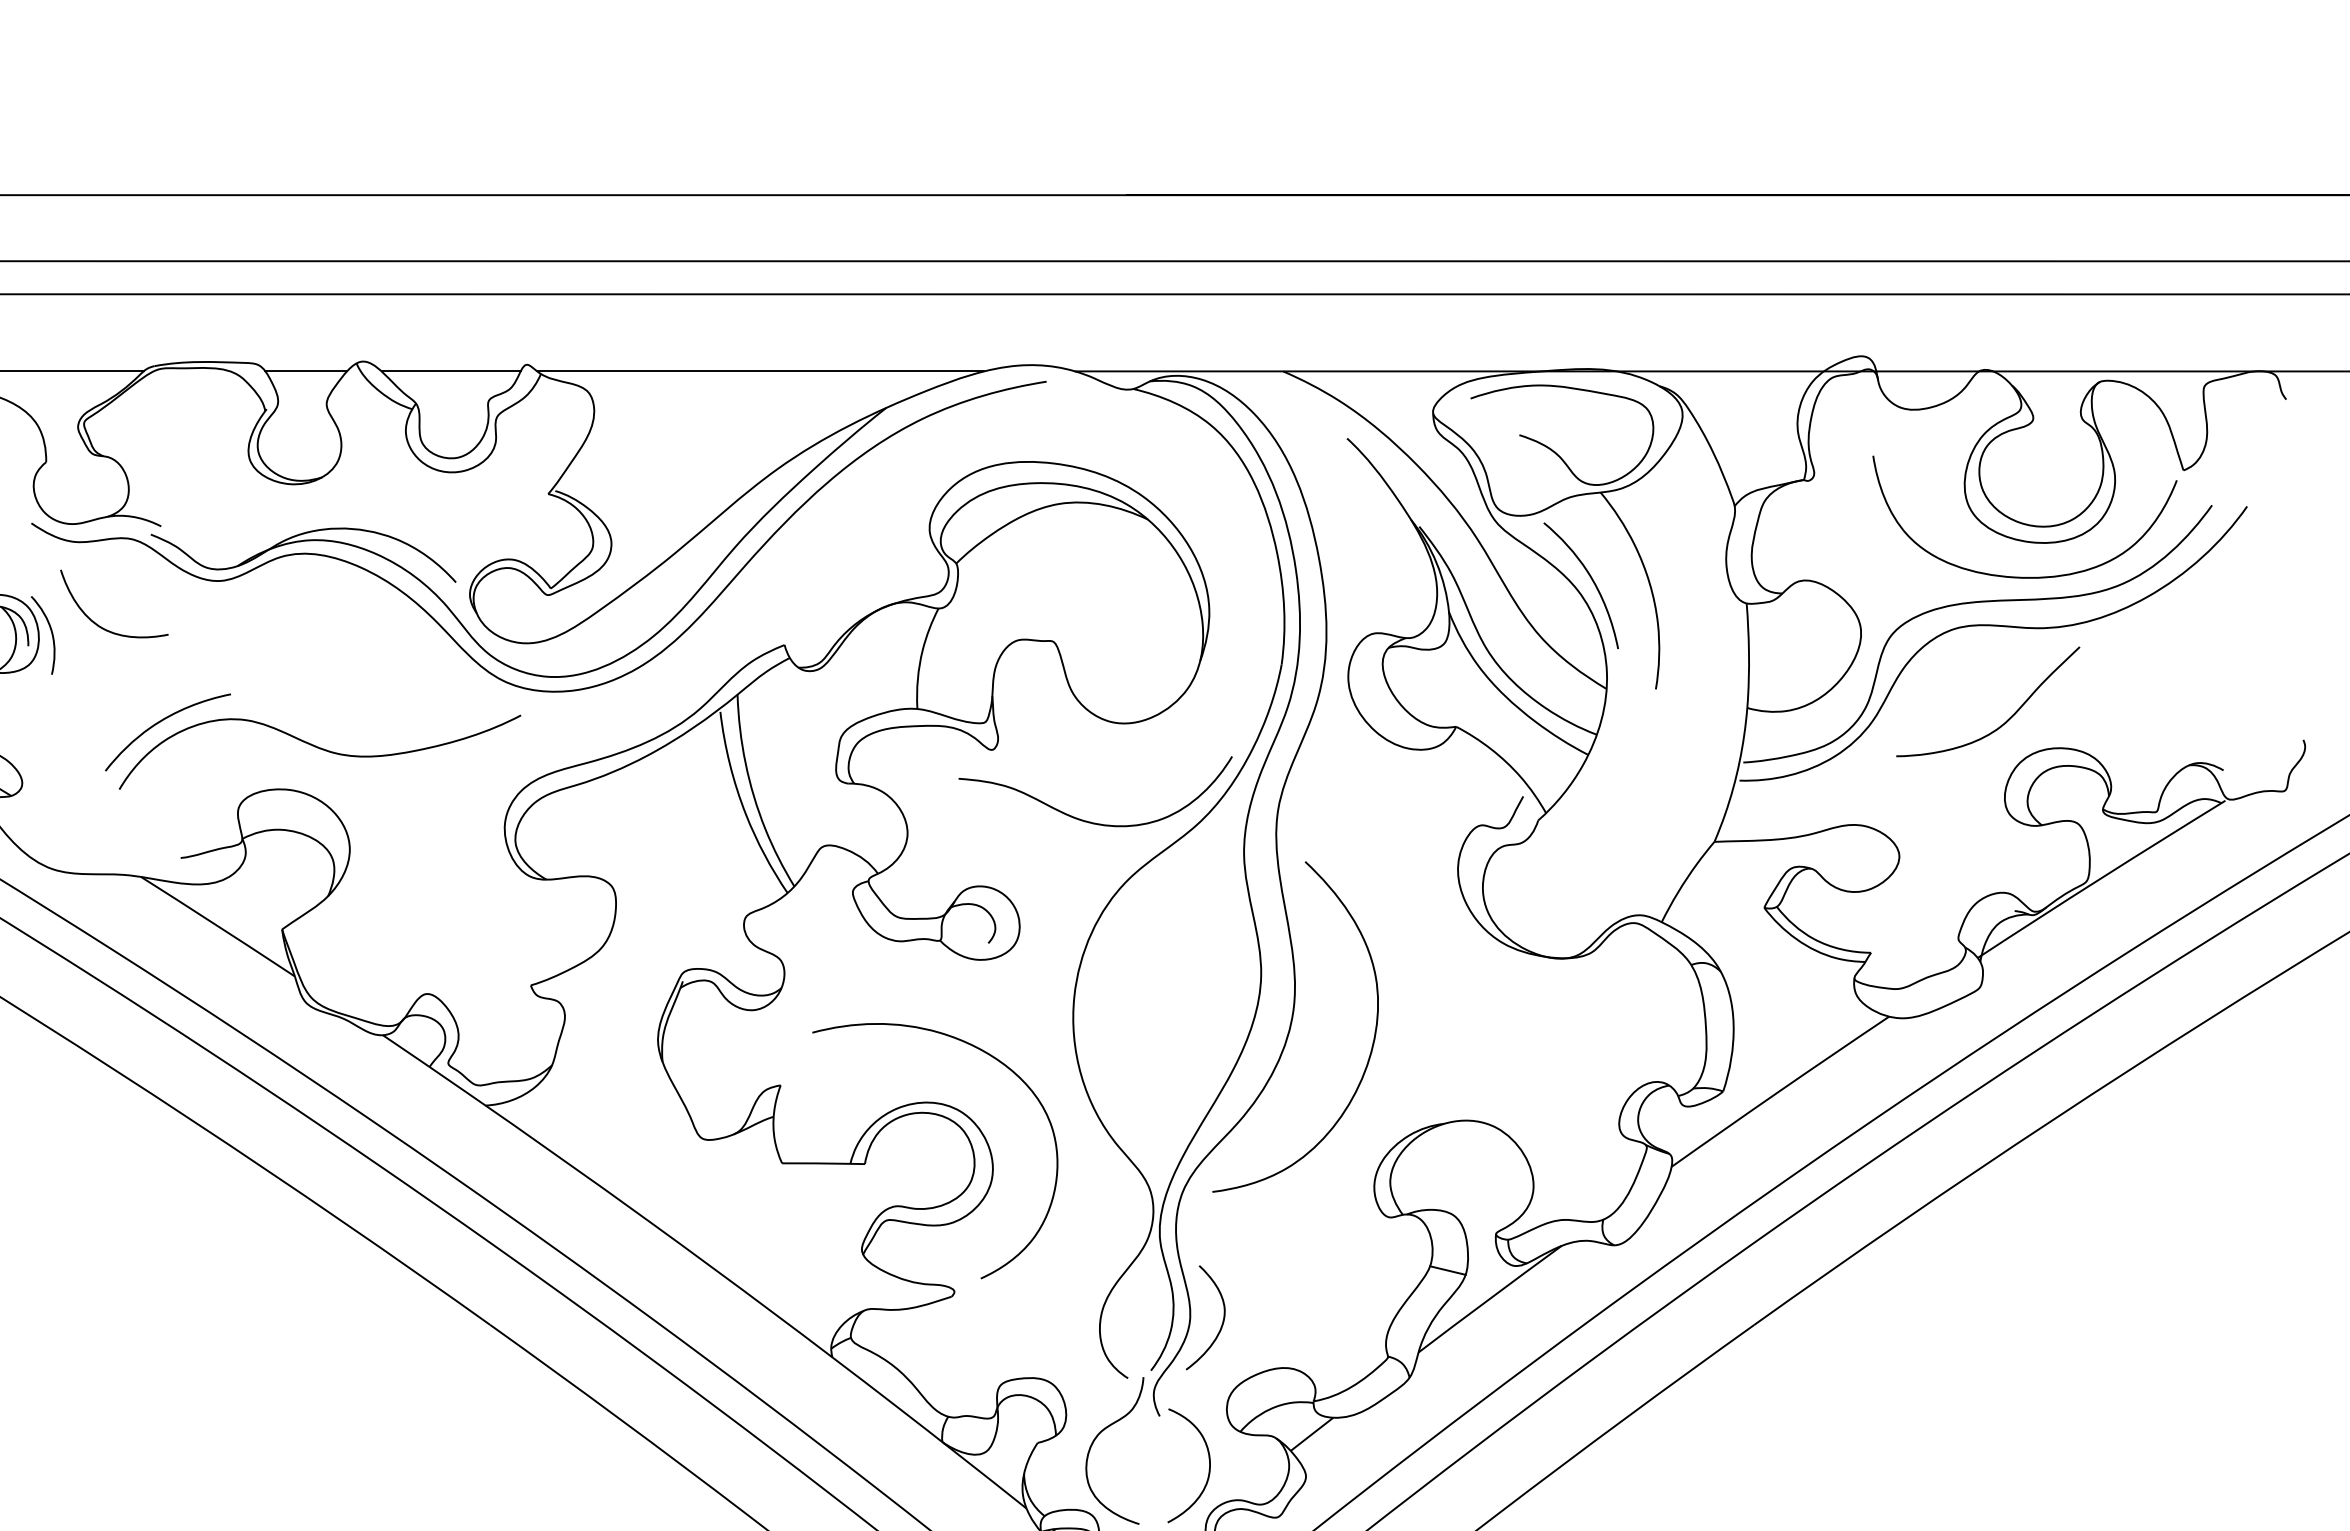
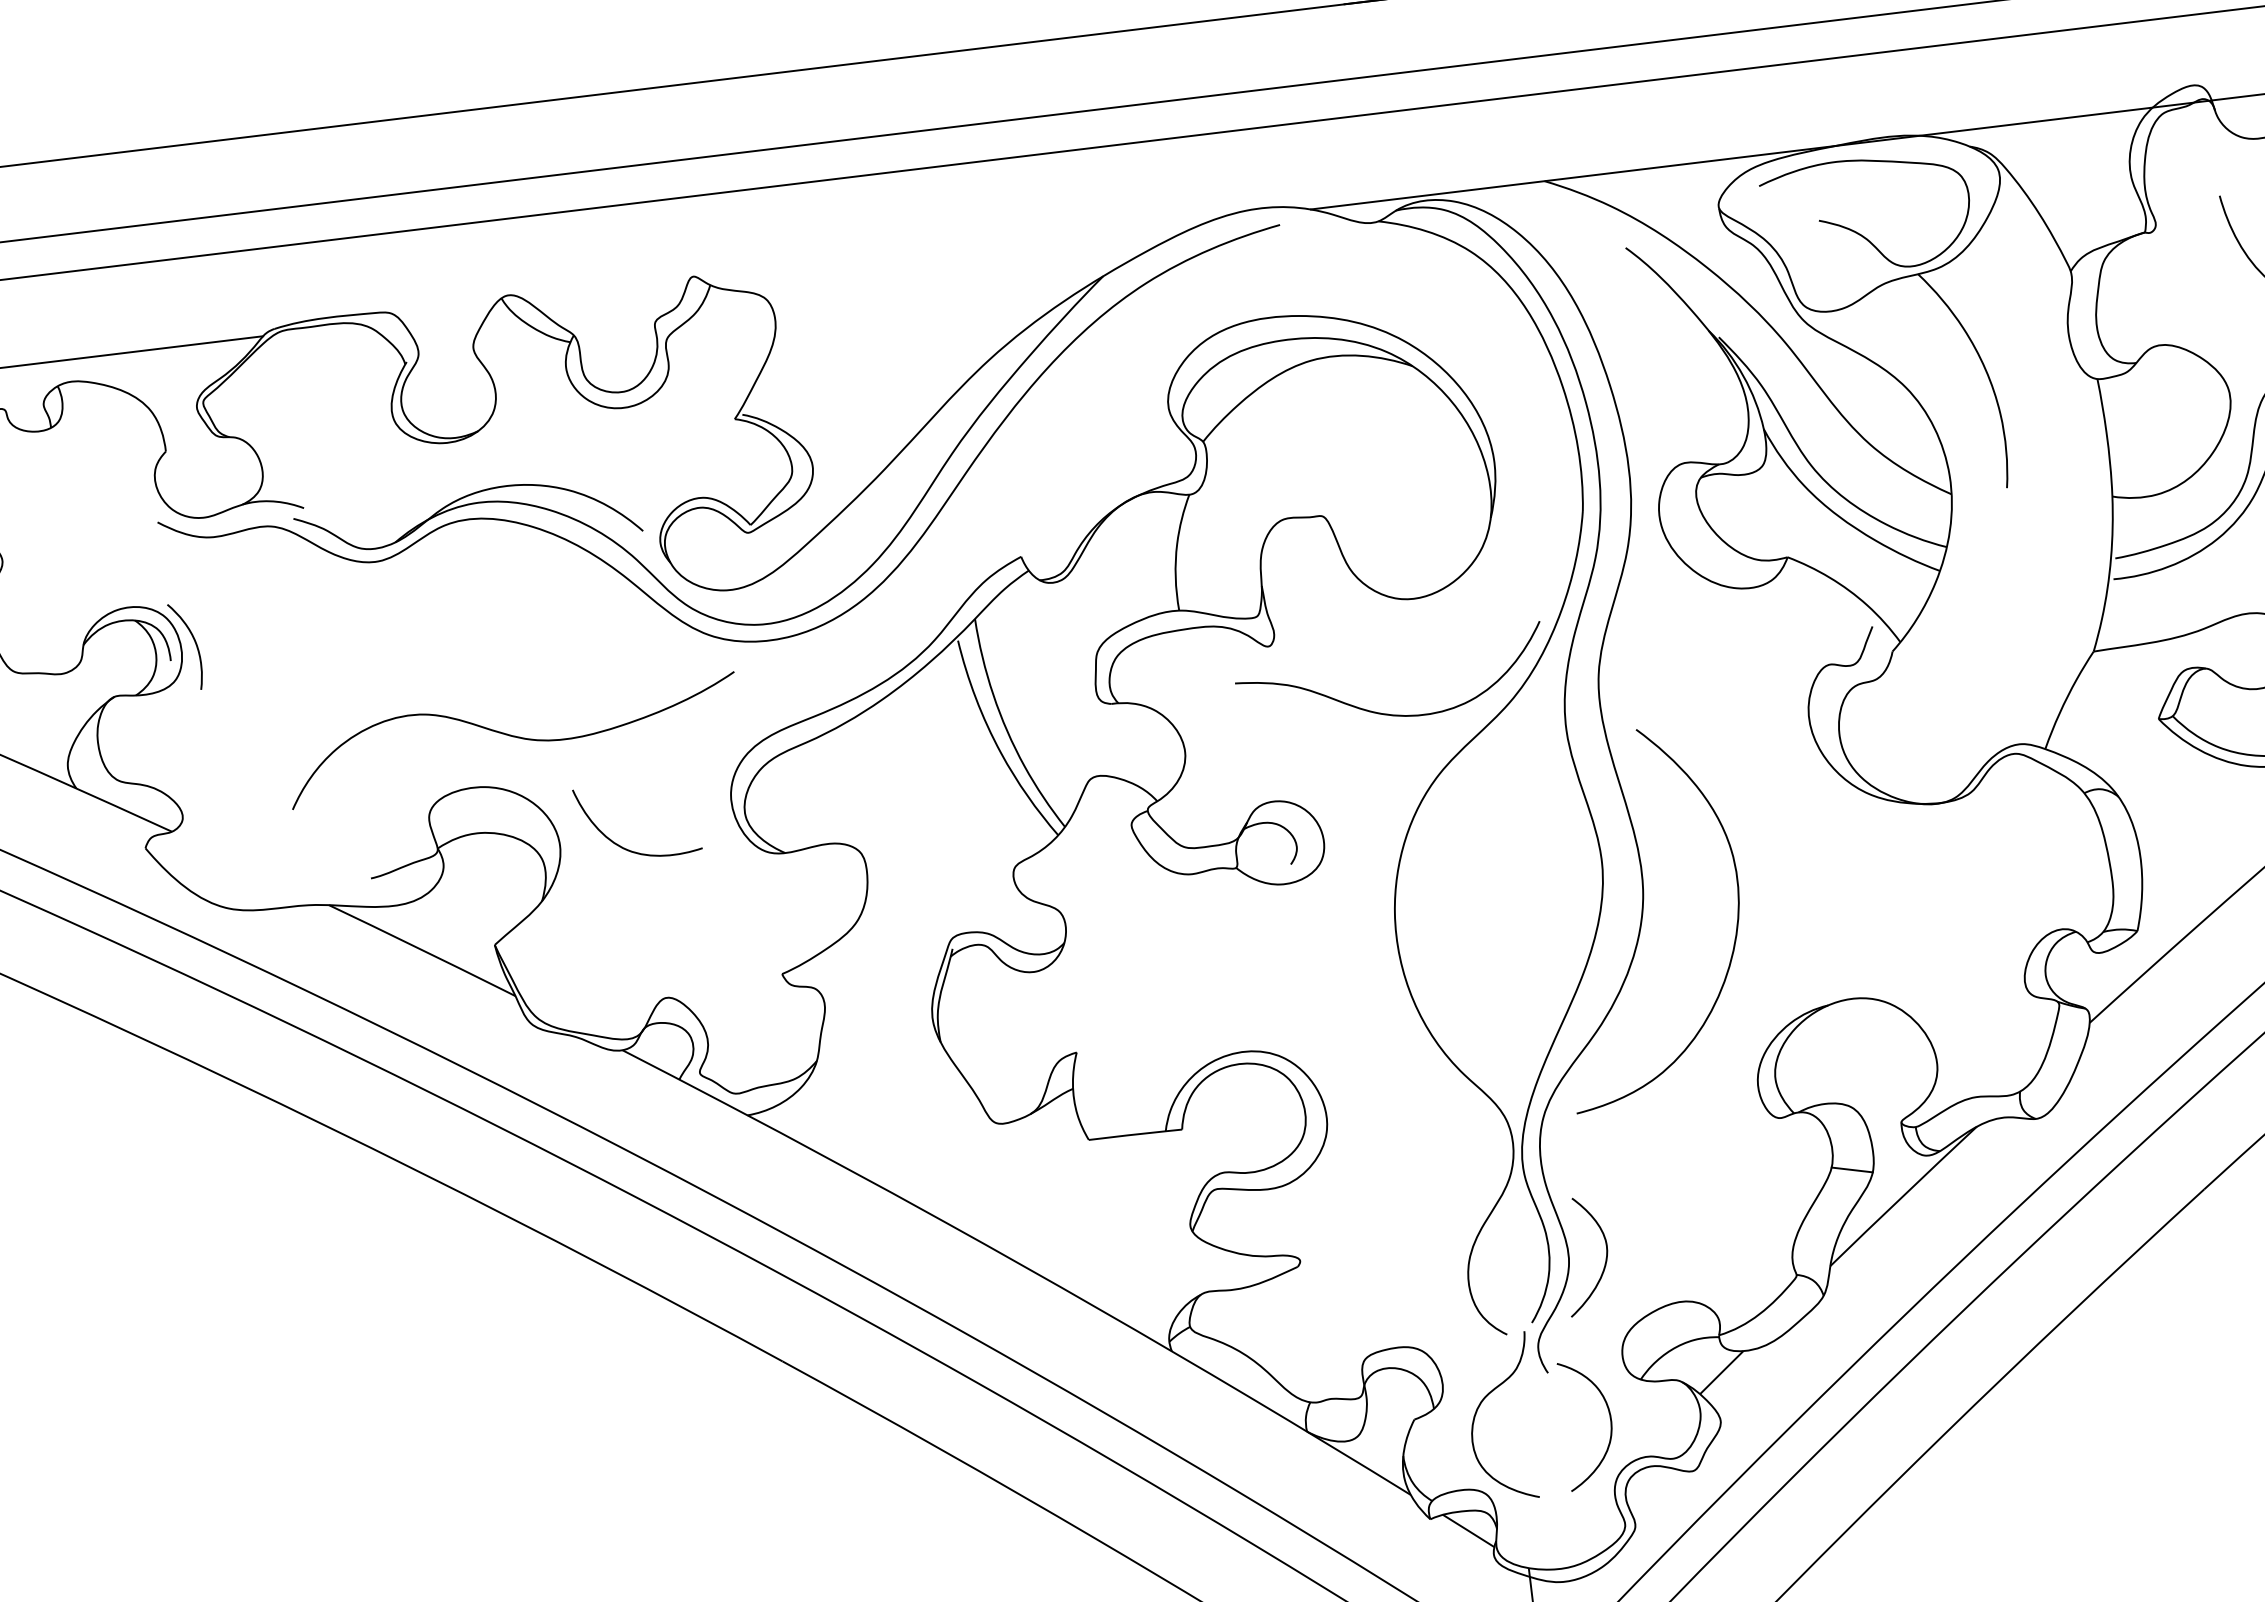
line: (306, 371) -> (446, 314), removed
line: (450, 371) -> (608, 294), removed
line: (760, 371) -> (956, 252), removed
curve: (1591, 580) -> (1919, 374), removed
curve: (98, 624) -> (622, 846), moved
curve: (159, 723) -> (328, 730), removed
curve: (996, 1060) -> (1316, 995), removed

